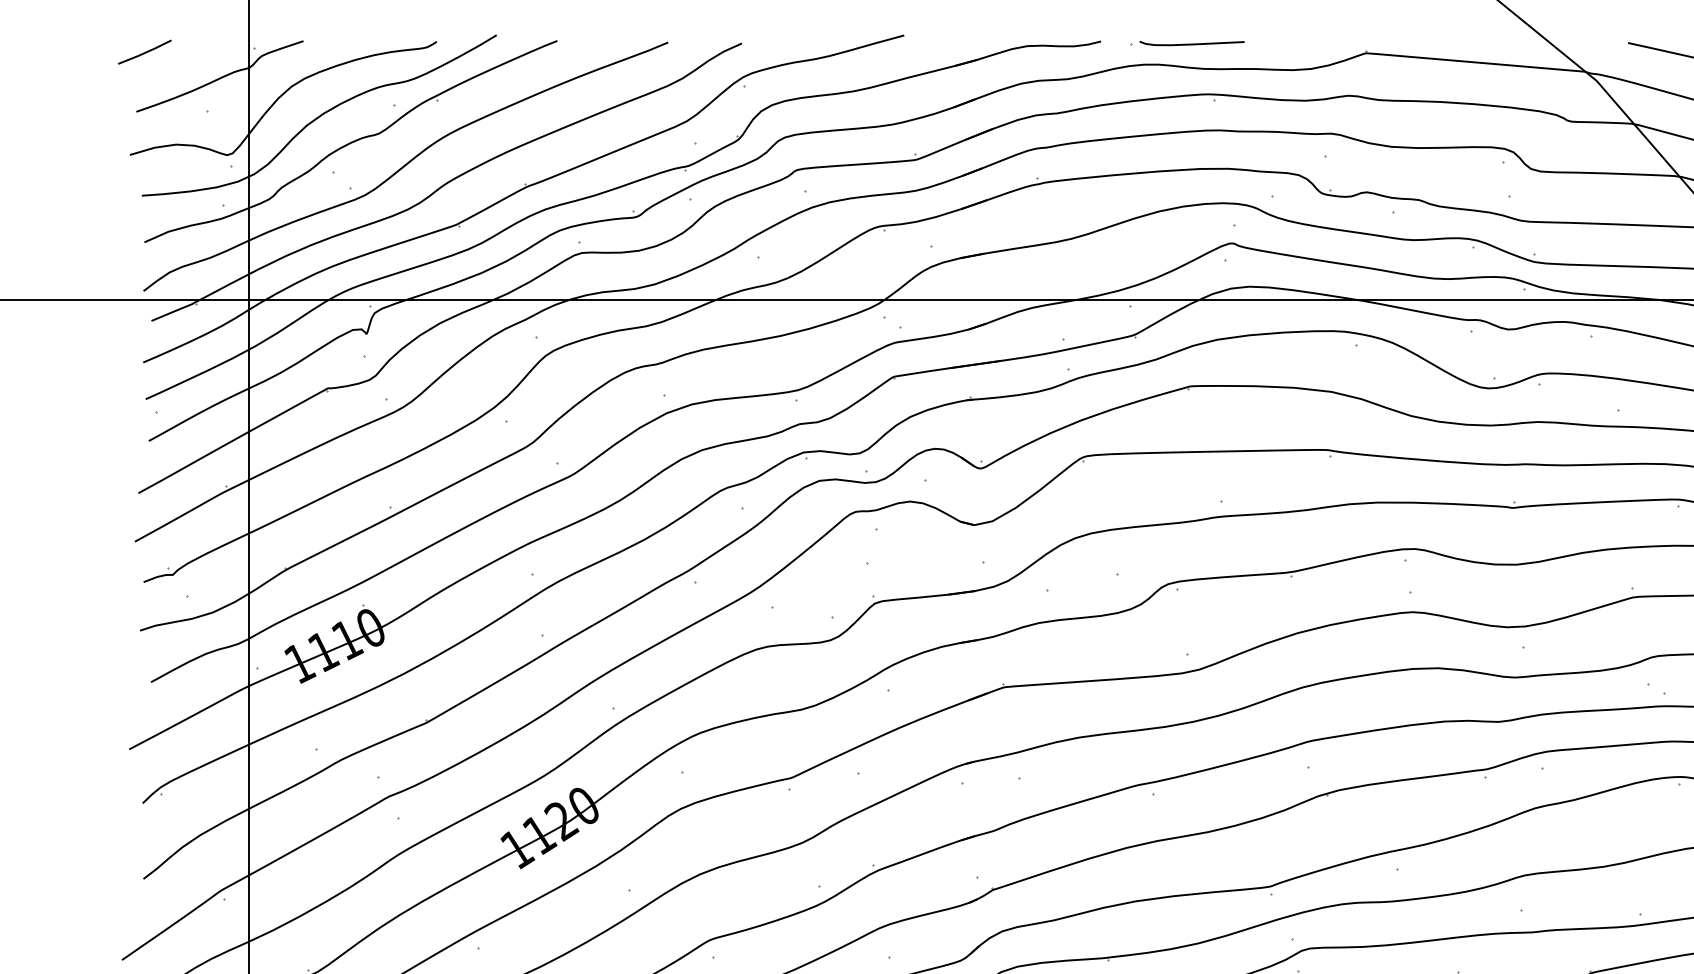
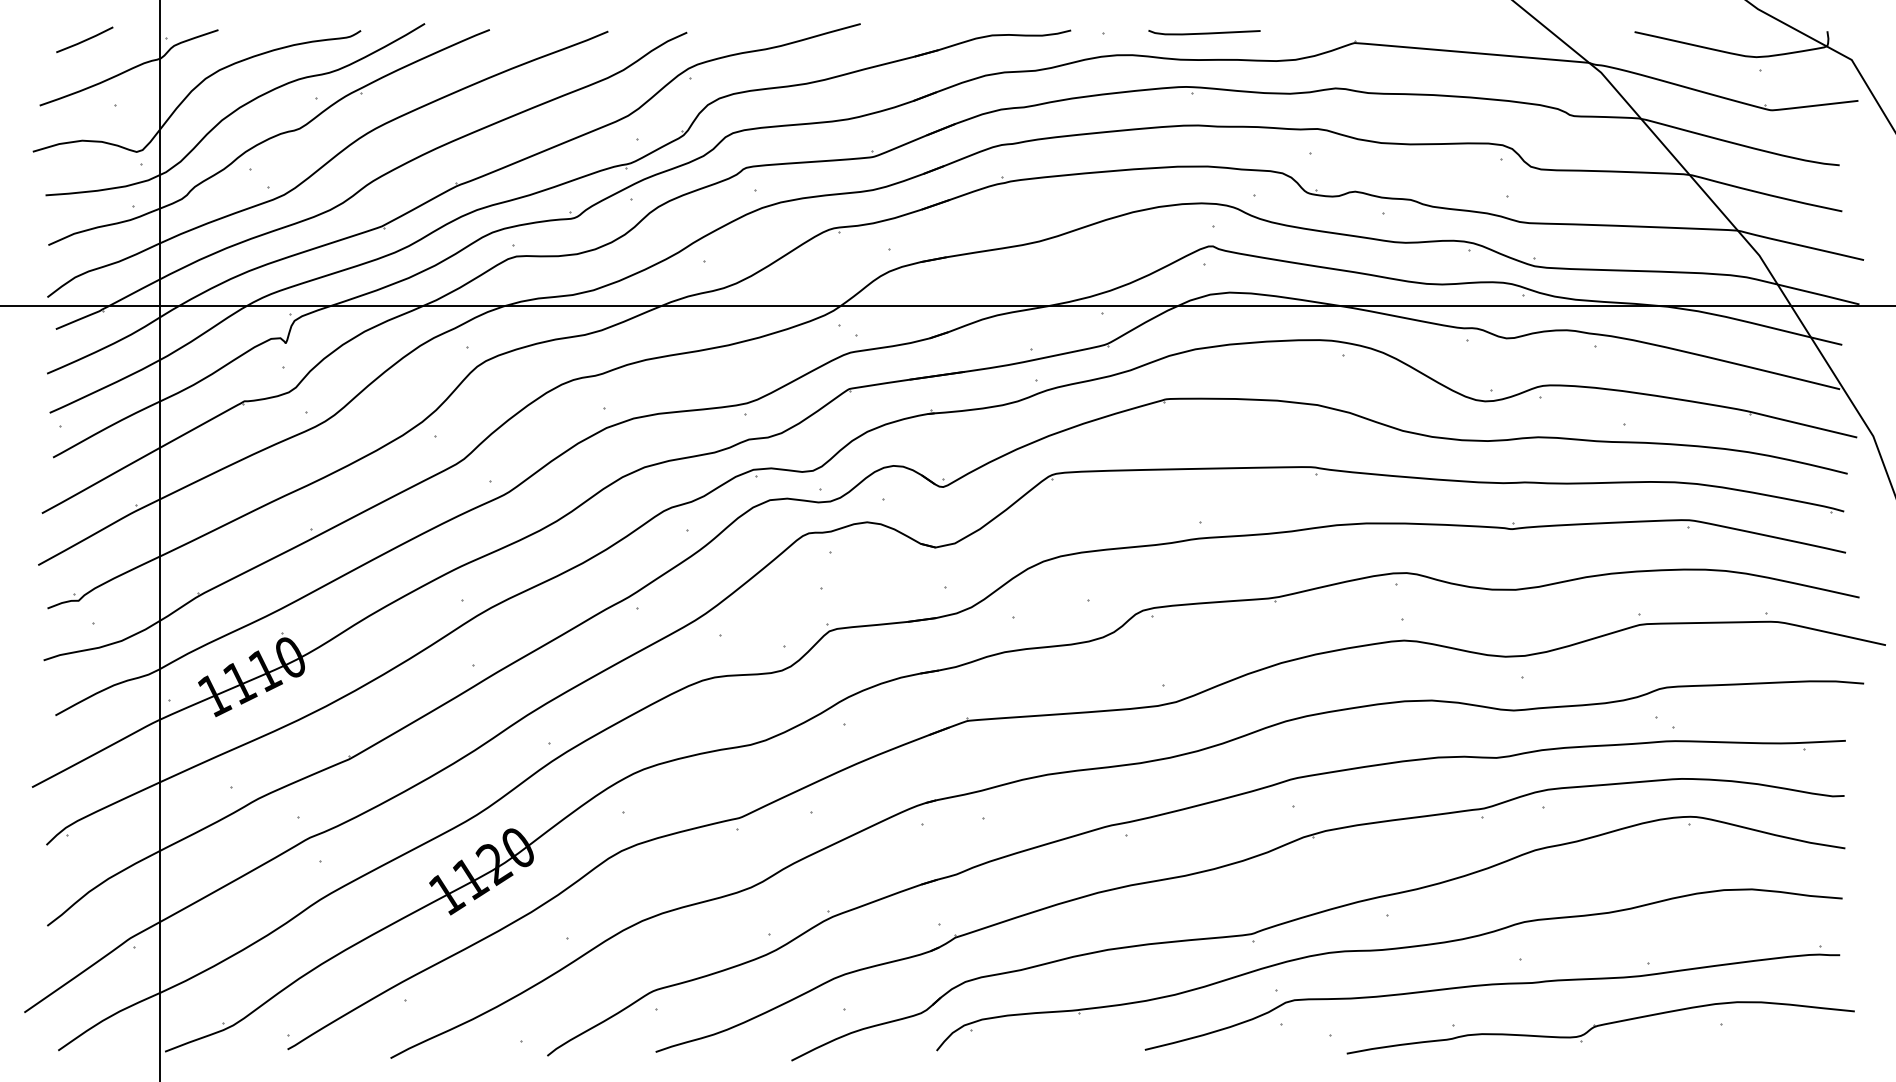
curve: (1192, 43) -> (1204, 32), moved
line: (144, 51) -> (84, 39), moved

